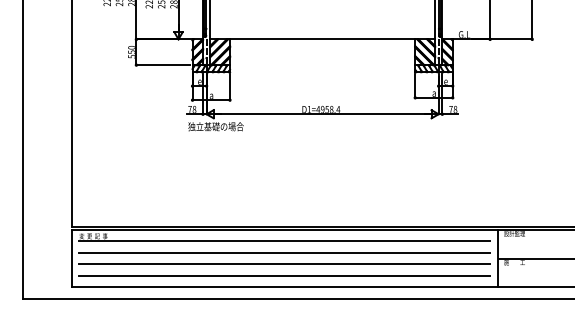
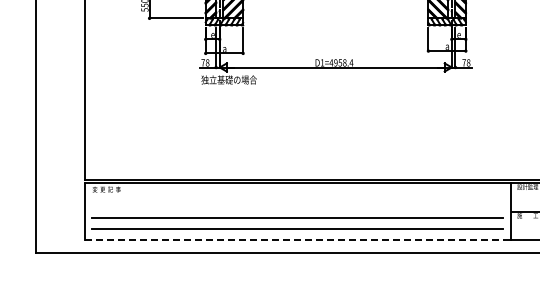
line: (284, 241) -> (297, 194), removed
line: (284, 252) -> (297, 205), removed
line: (285, 287) -> (298, 240), solid -> dashed

